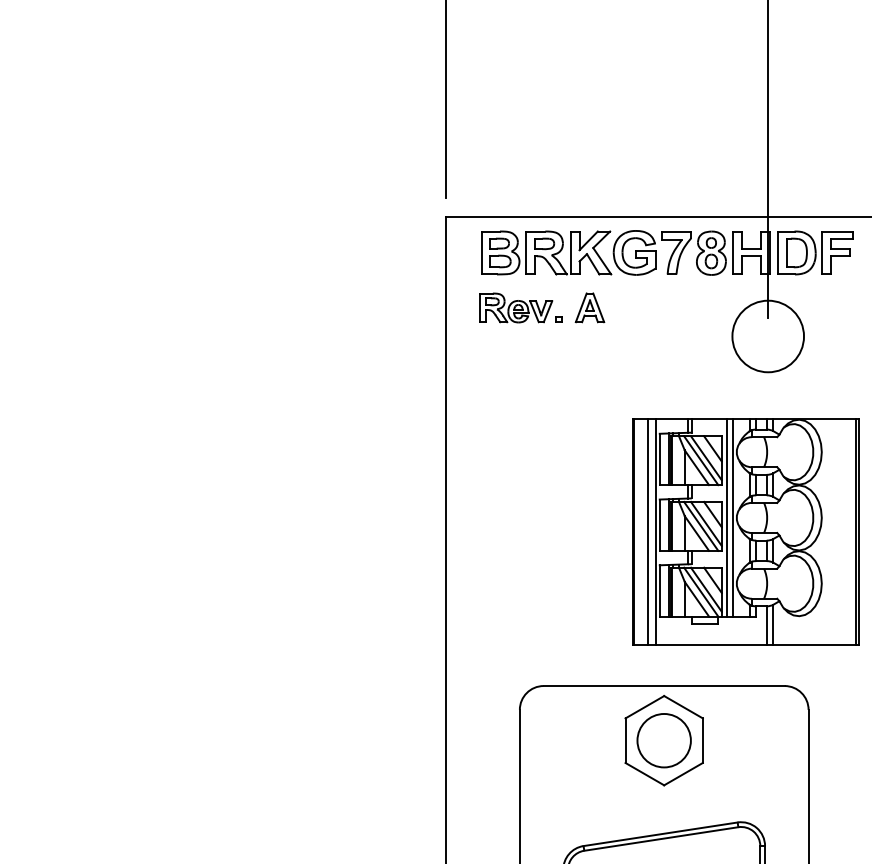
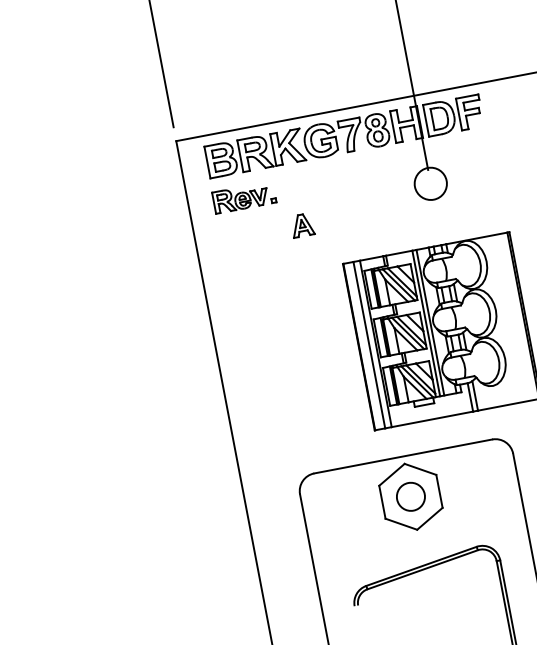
part: (589, 307) -> (301, 225), moved
circle: (768, 336) -> (431, 183), size x0.6
circle: (663, 740) -> (410, 496), size x0.7

